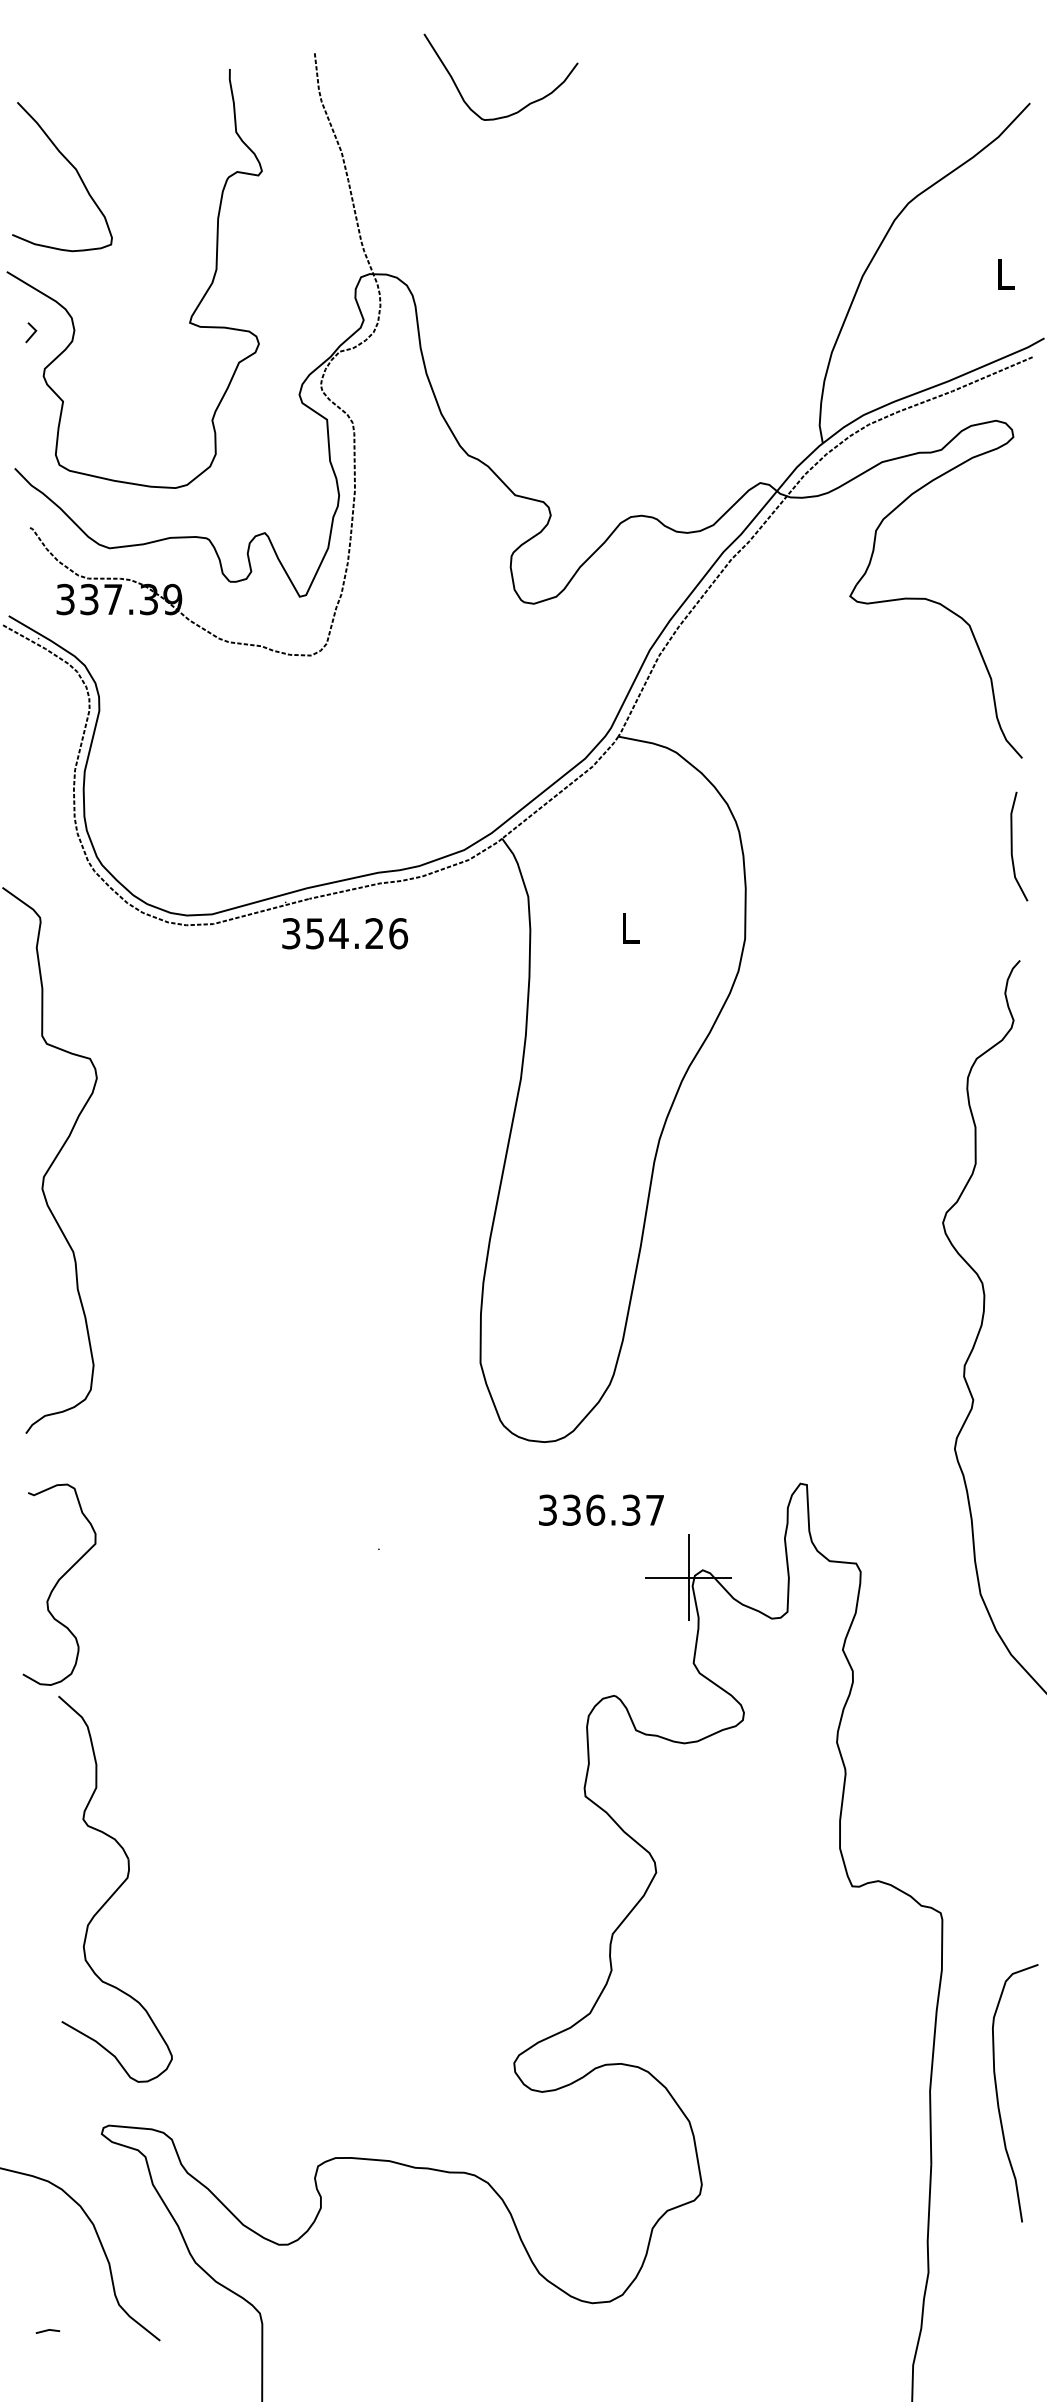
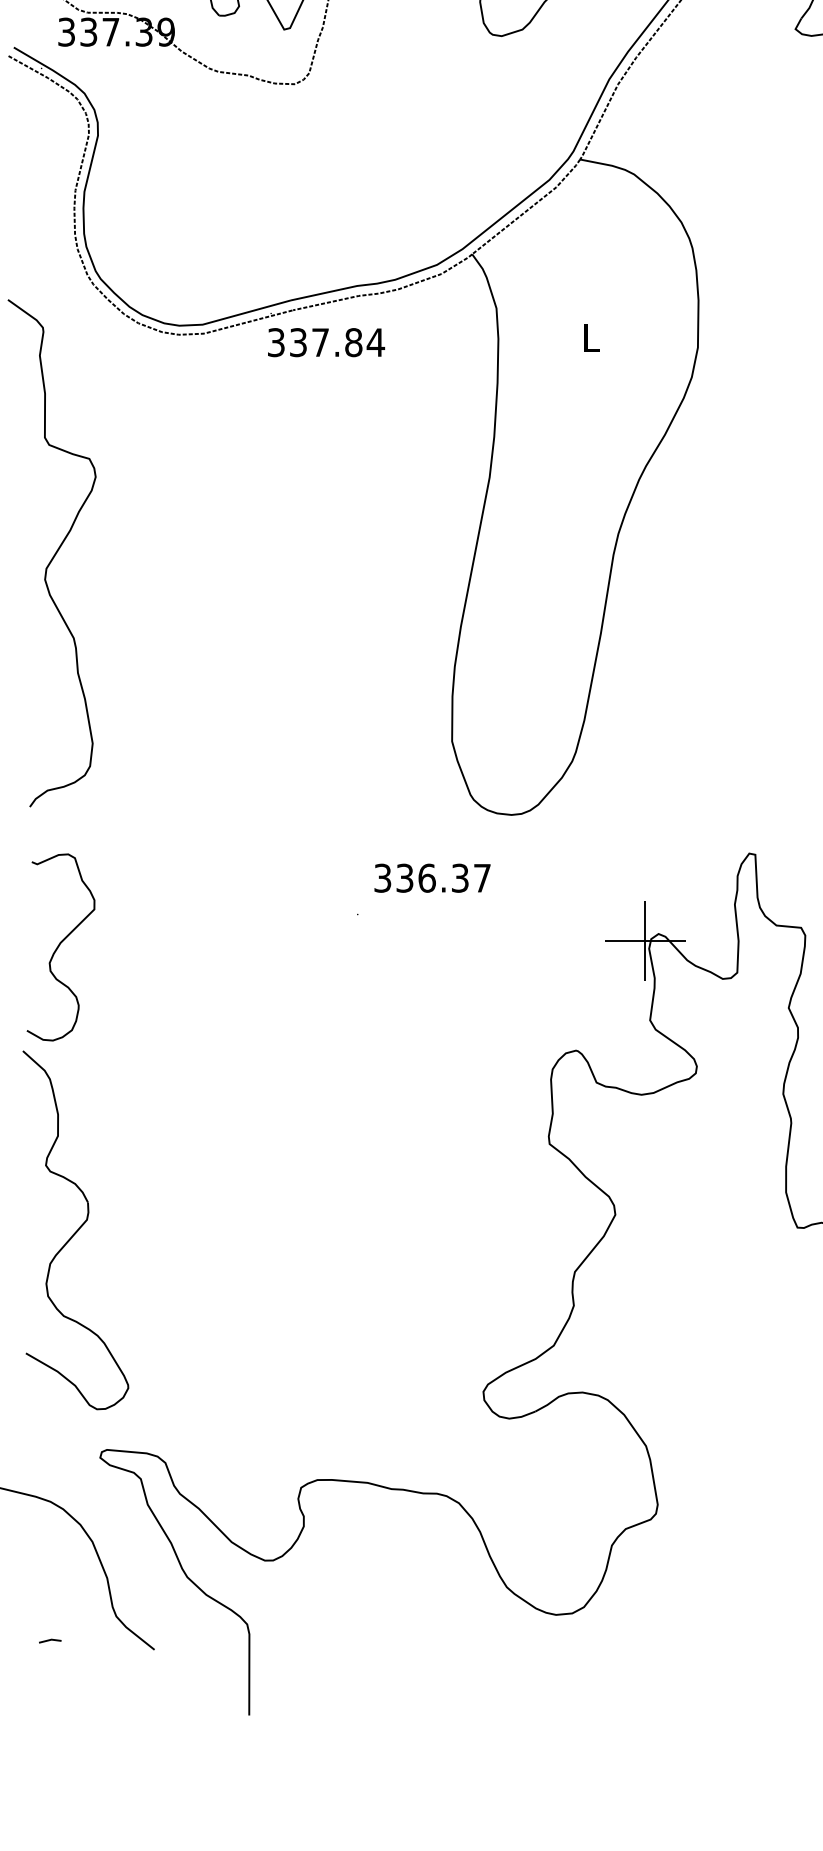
text: (357, 933) -> (337, 342), 354.26 -> 337.84
text: (601, 1509) -> (432, 877), moved
part: (115, 1888) -> (75, 1229), moved

